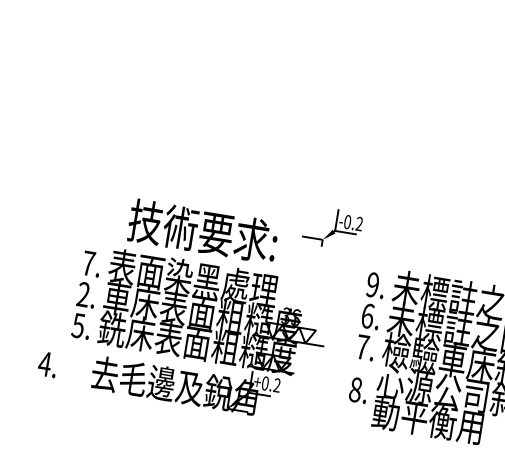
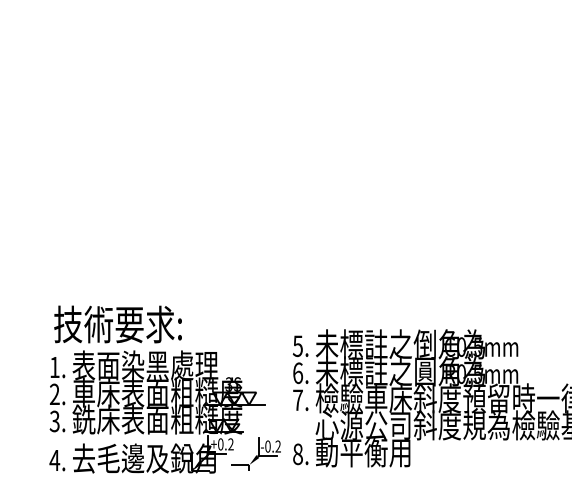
part: (331, 227) -> (255, 453), moved
text: (202, 231) -> (117, 324), moved
text: (88, 263) -> (54, 367), 7. -> 1.
text: (372, 284) -> (297, 345), 9. -> 5.
text: (78, 324) -> (54, 420), 5. -> 3.
text: (48, 364) -> (57, 460), moved
text: (358, 390) -> (300, 454), moved

